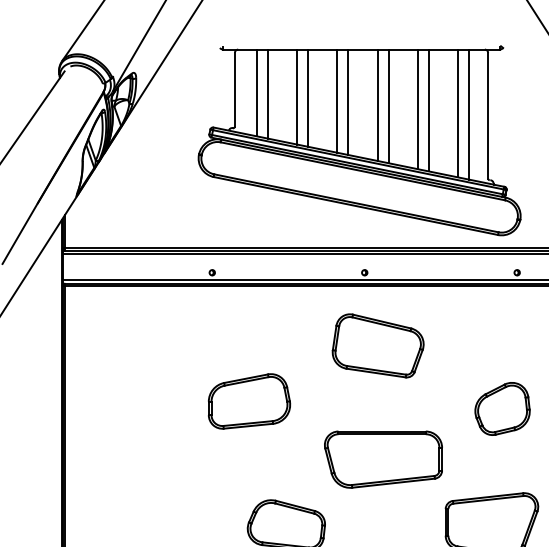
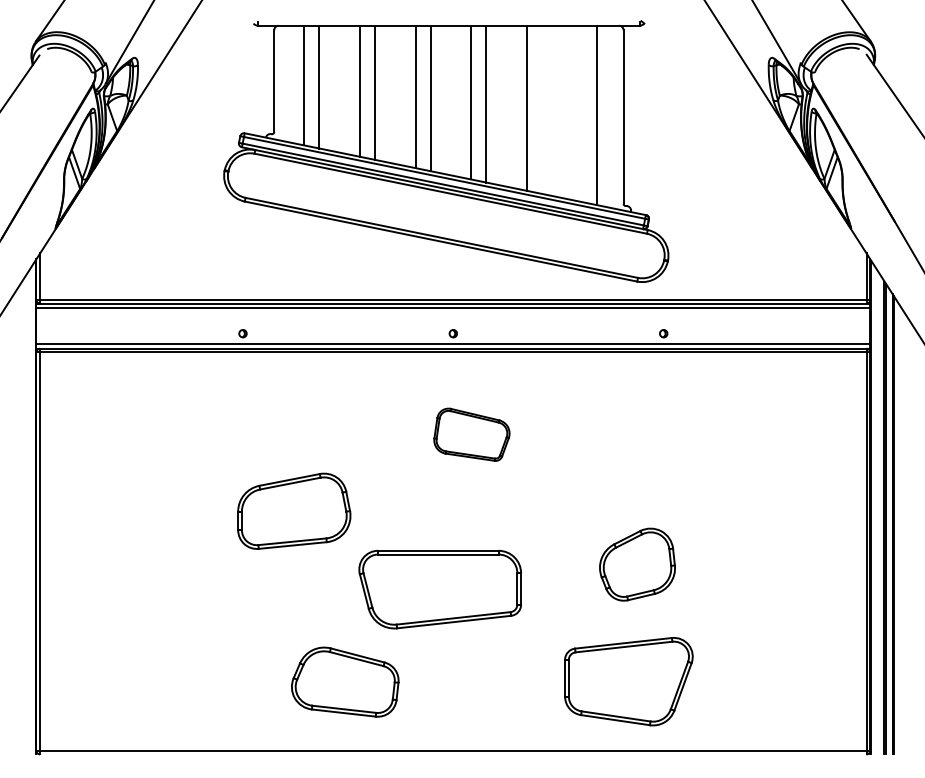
line: (428, 110) -> (541, 109), removed
line: (458, 113) -> (582, 113), removed
part: (377, 345) -> (471, 434), size x0.6
part: (502, 408) -> (637, 564), moved
part: (382, 459) -> (439, 589), moved

